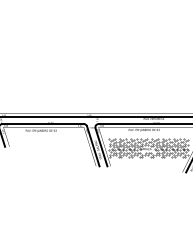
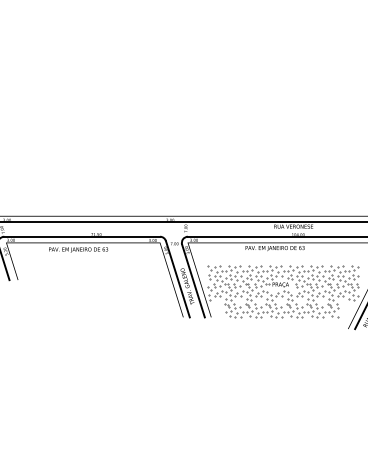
hatch: (147, 162) -> (281, 310), added

